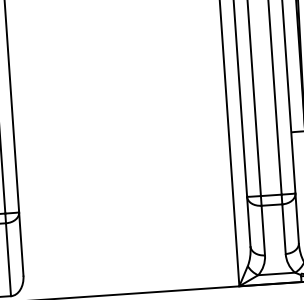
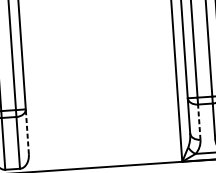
line: (263, 230) -> (199, 122), solid -> dashed
line: (21, 244) -> (27, 132), solid -> dashed

